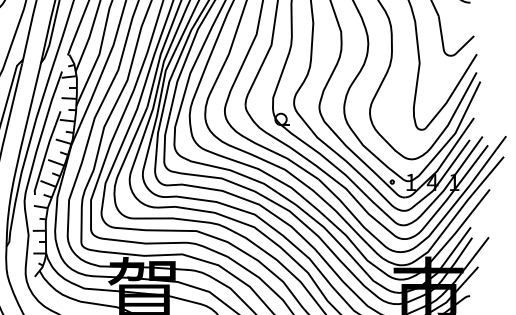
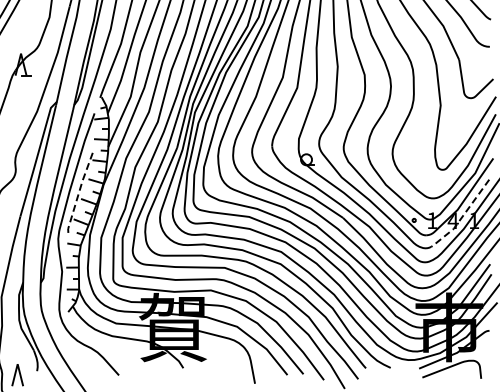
line: (46, 153) -> (79, 192), solid -> dashed
line: (441, 179) -> (461, 217), solid -> dashed

